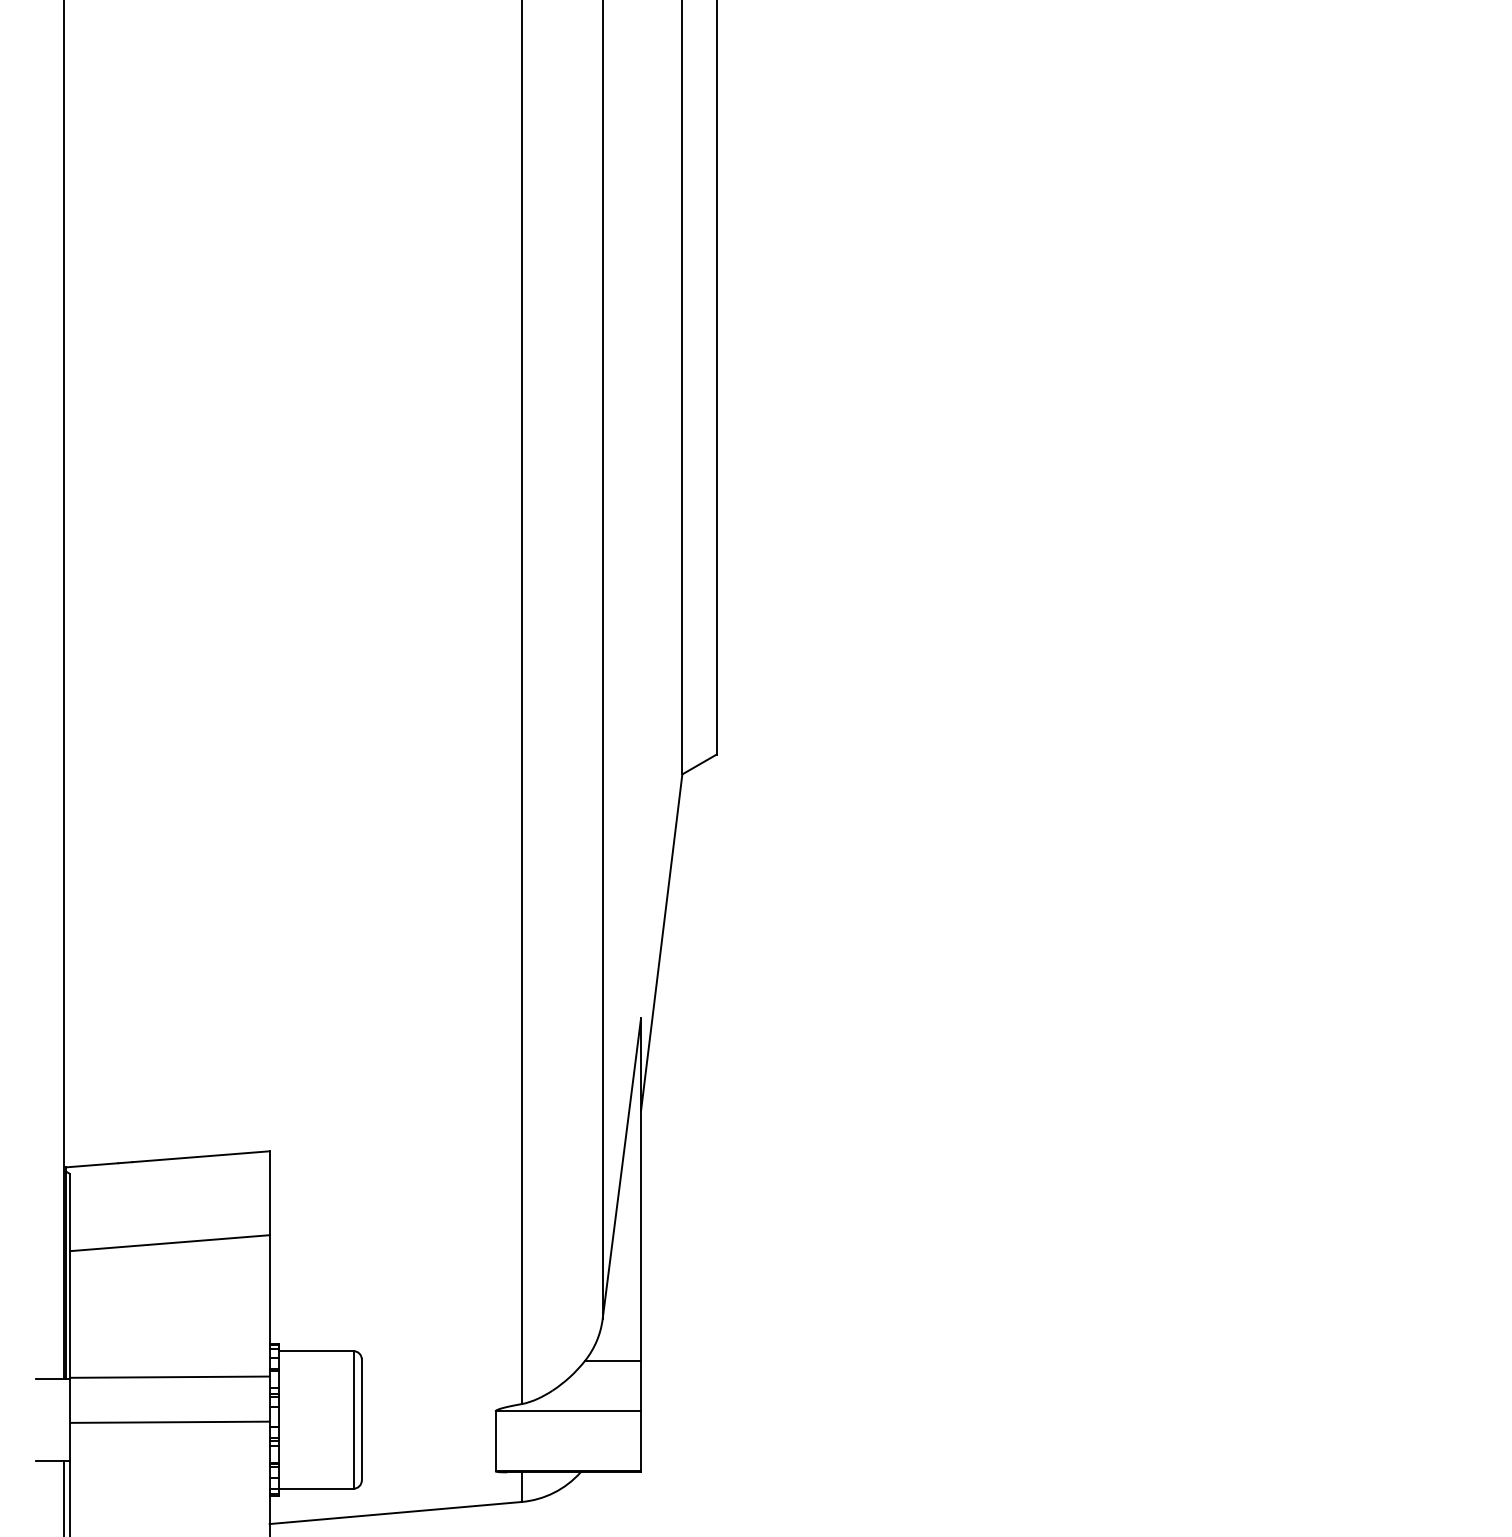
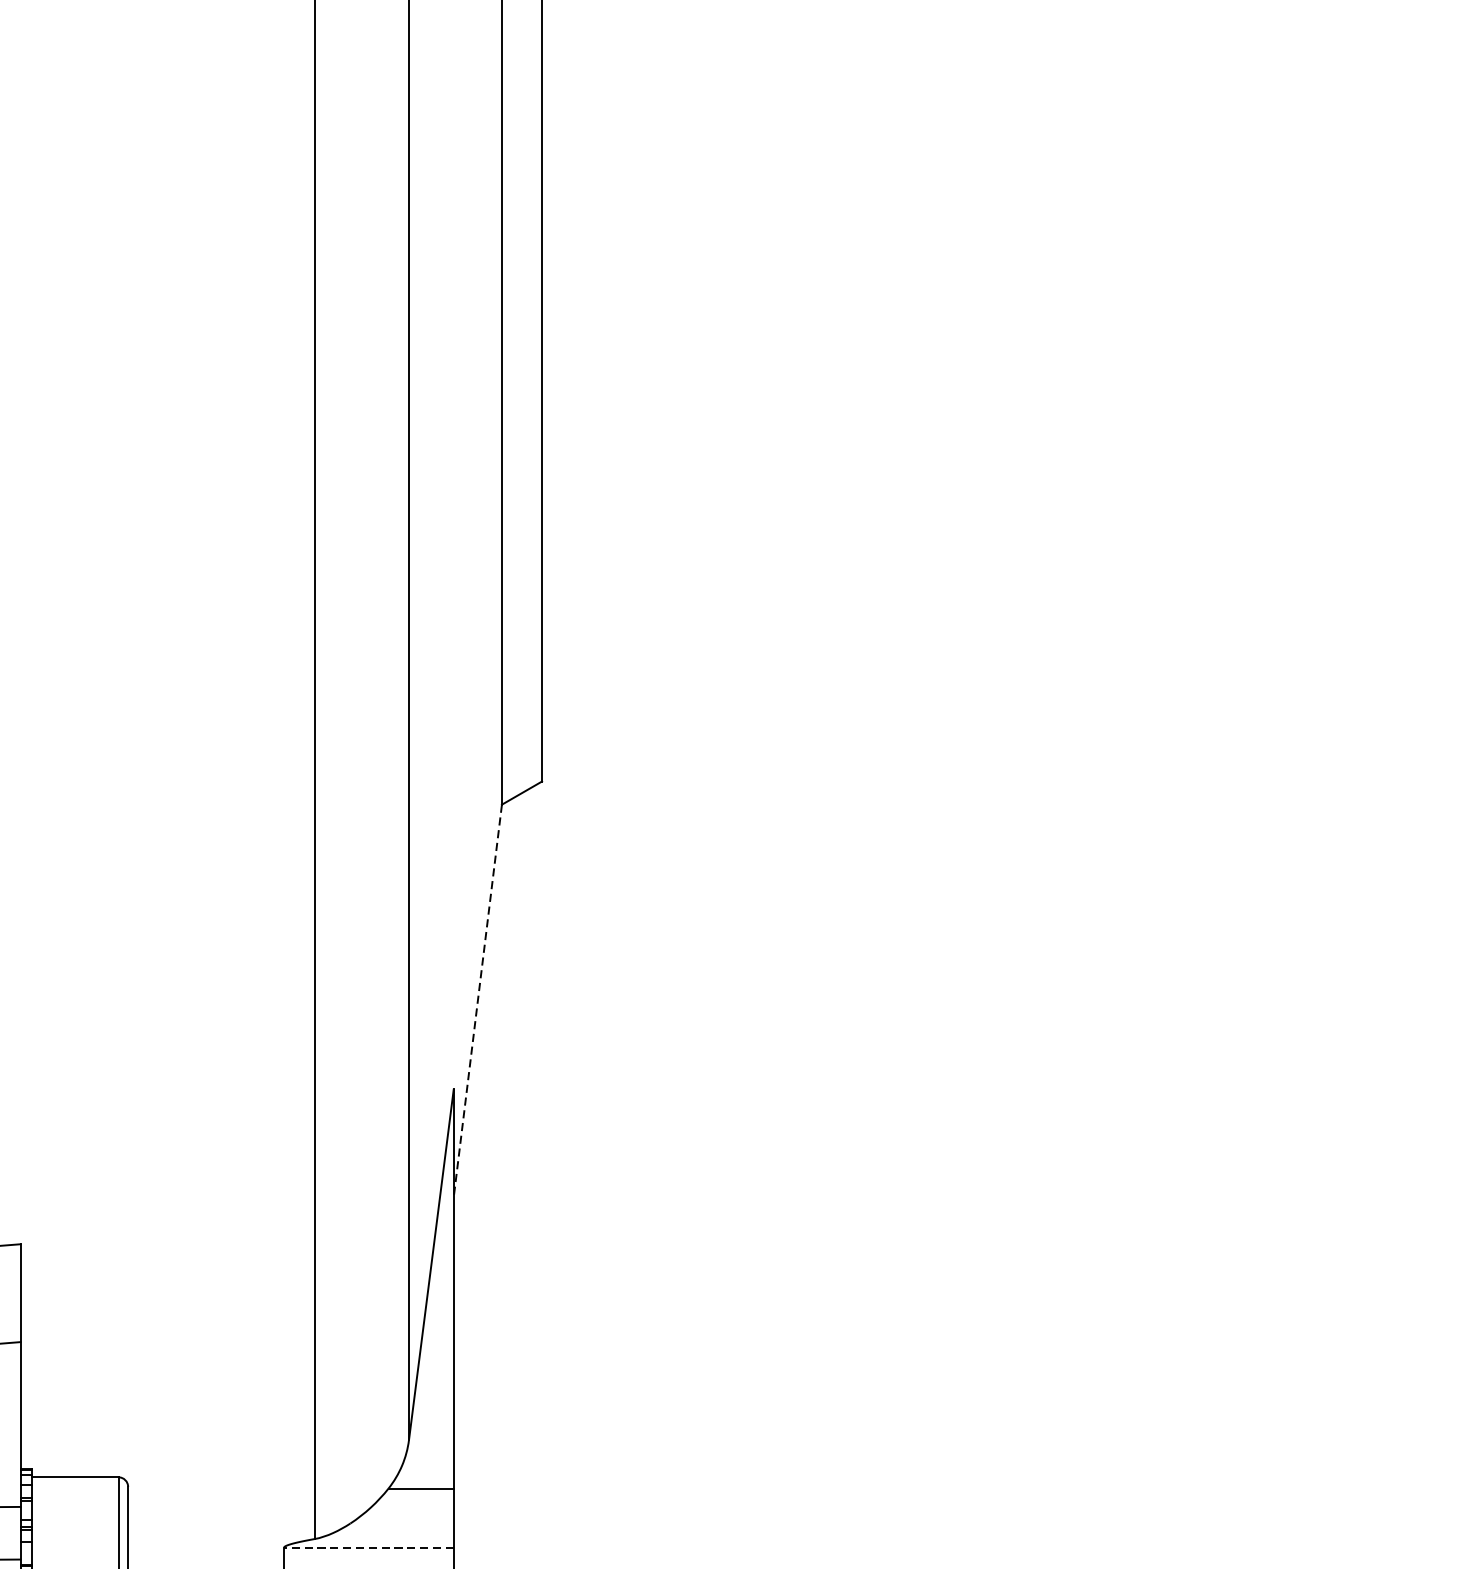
line: (661, 942) -> (477, 1000), solid -> dashed
line: (568, 1411) -> (369, 1547), solid -> dashed

